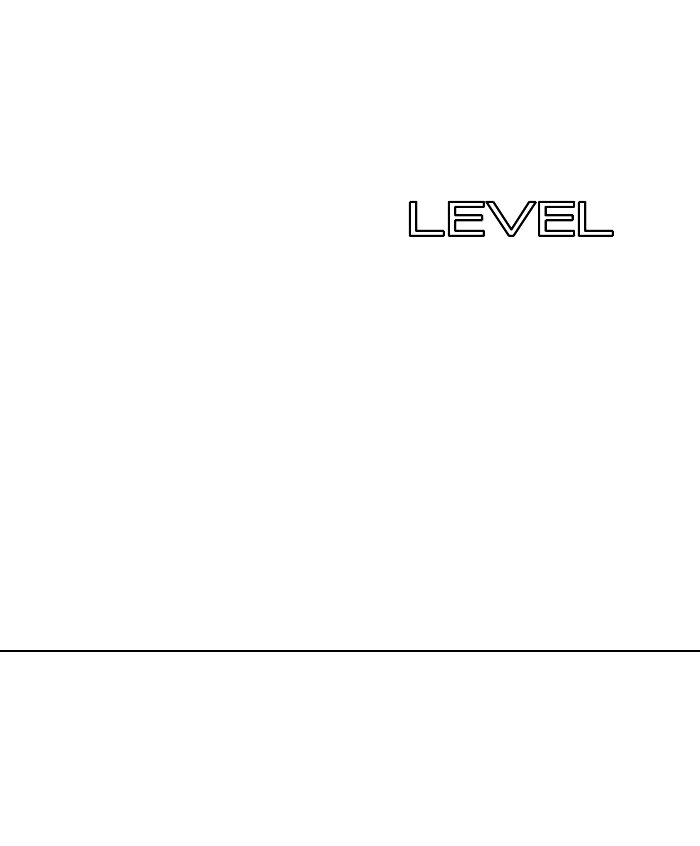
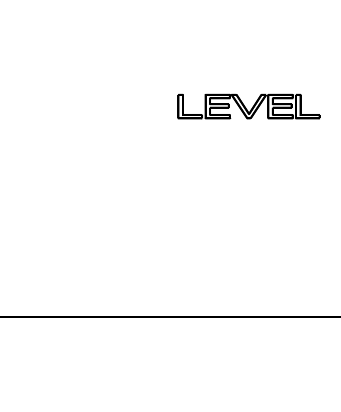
part: (510, 218) -> (248, 106), size x1.43

